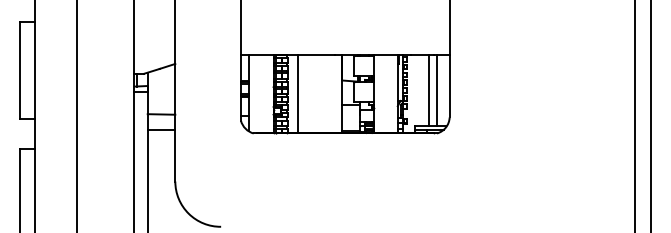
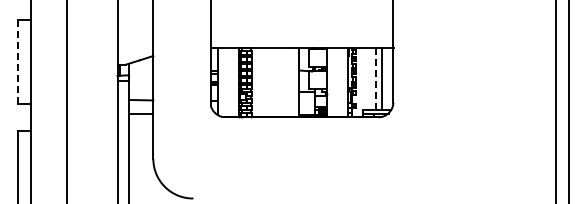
line: (20, 70) -> (17, 61), solid -> dashed
line: (429, 89) -> (375, 78), solid -> dashed
line: (298, 93) -> (261, 81), removed

